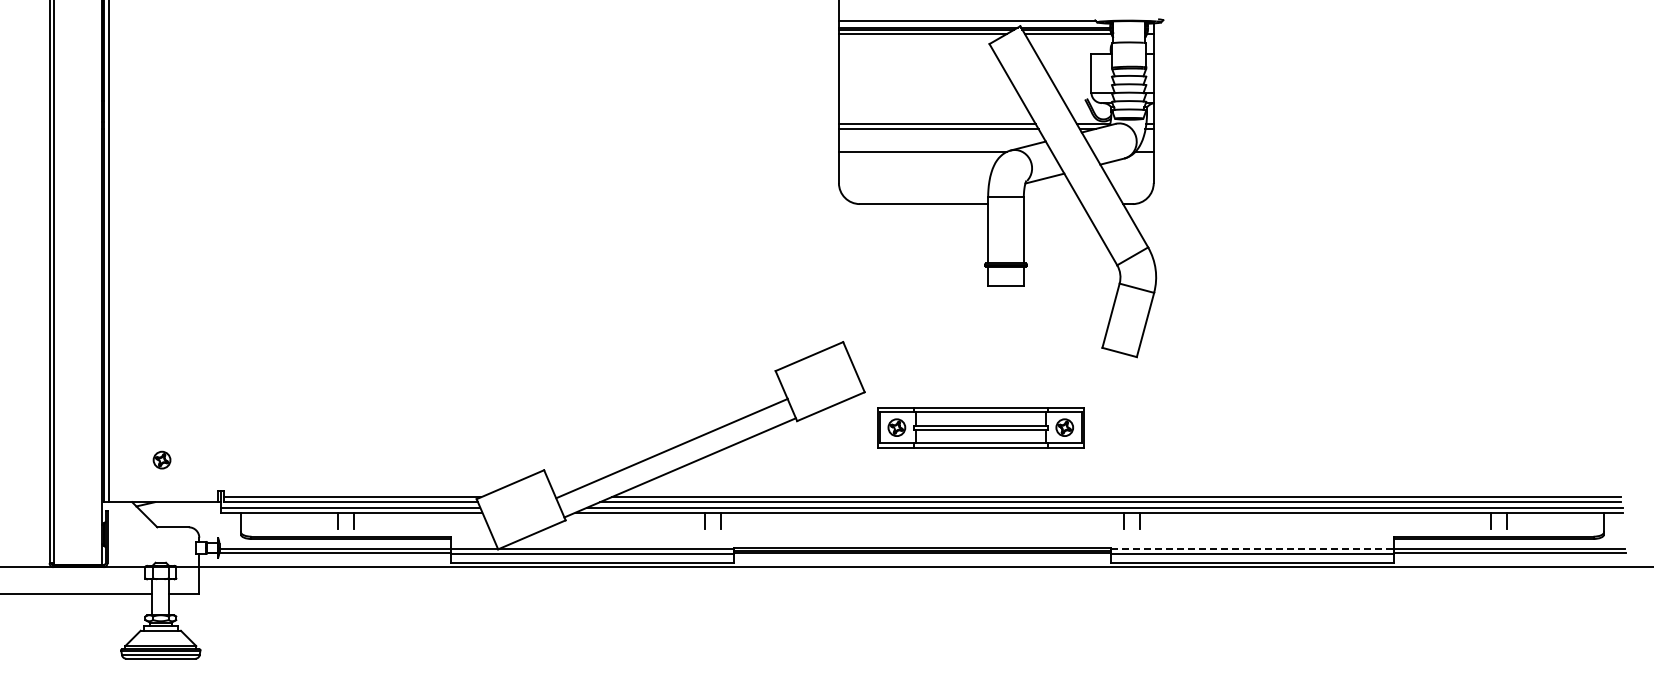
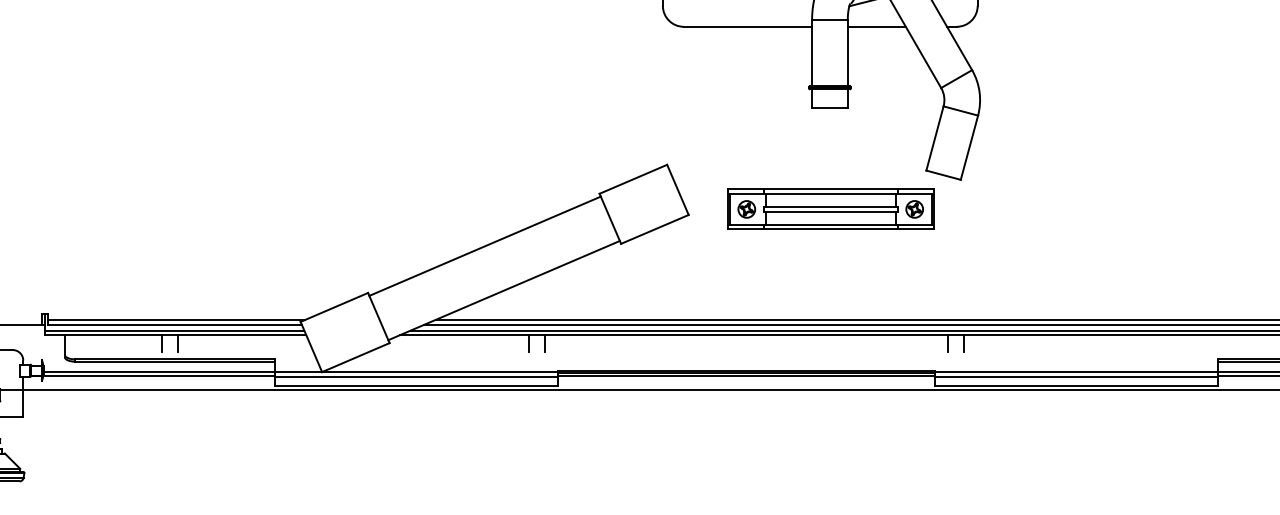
line: (1052, 204) -> (876, 27), added
part: (980, 427) -> (830, 209), moved
line: (671, 448) -> (484, 246), moved
line: (1253, 549) -> (1077, 372), dashed -> solid

